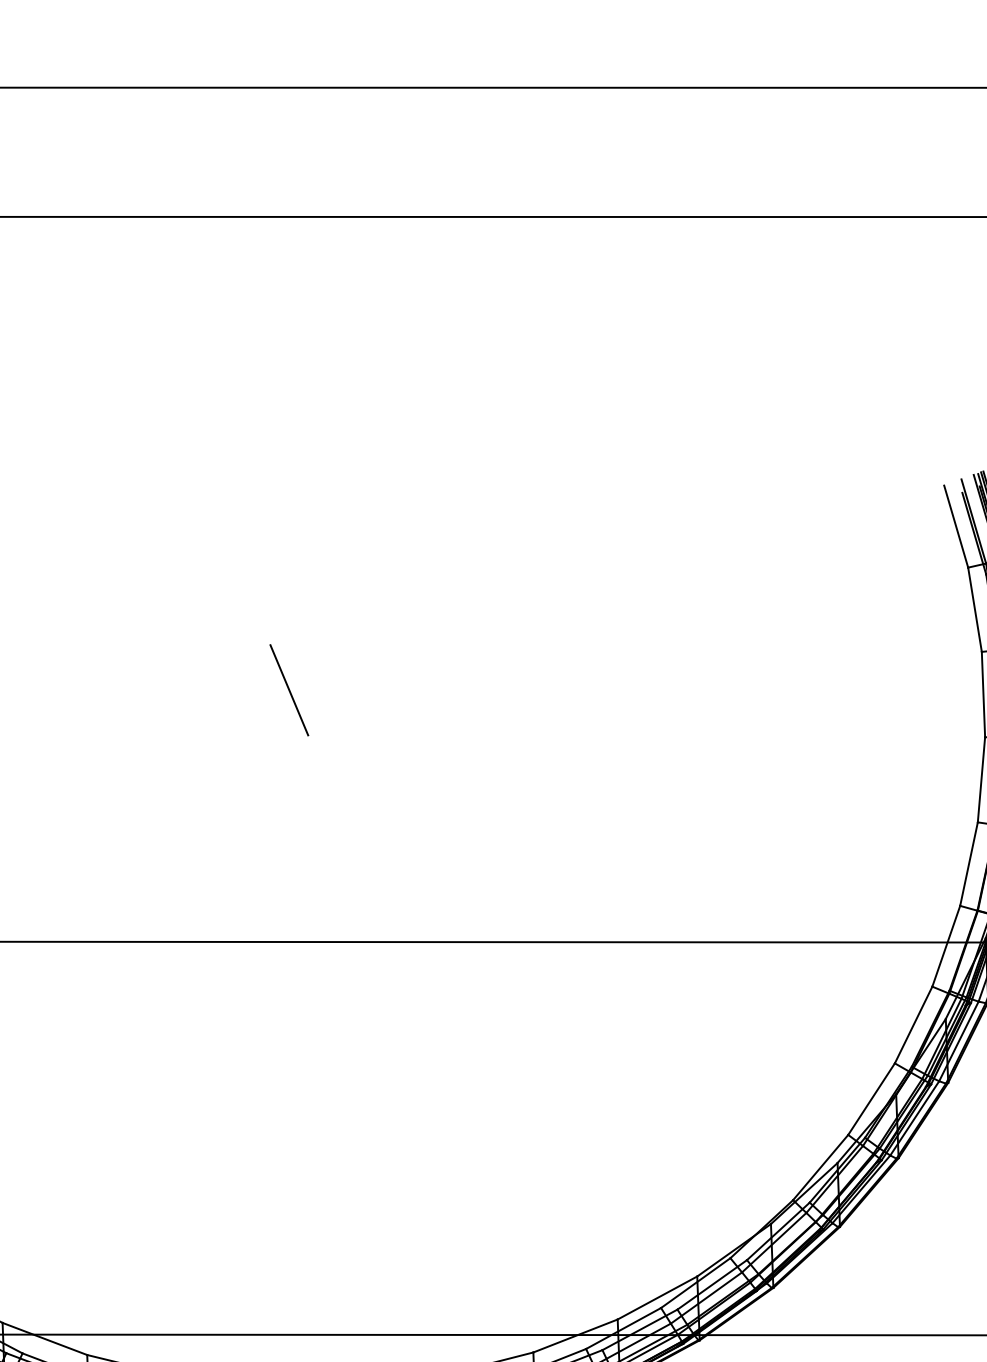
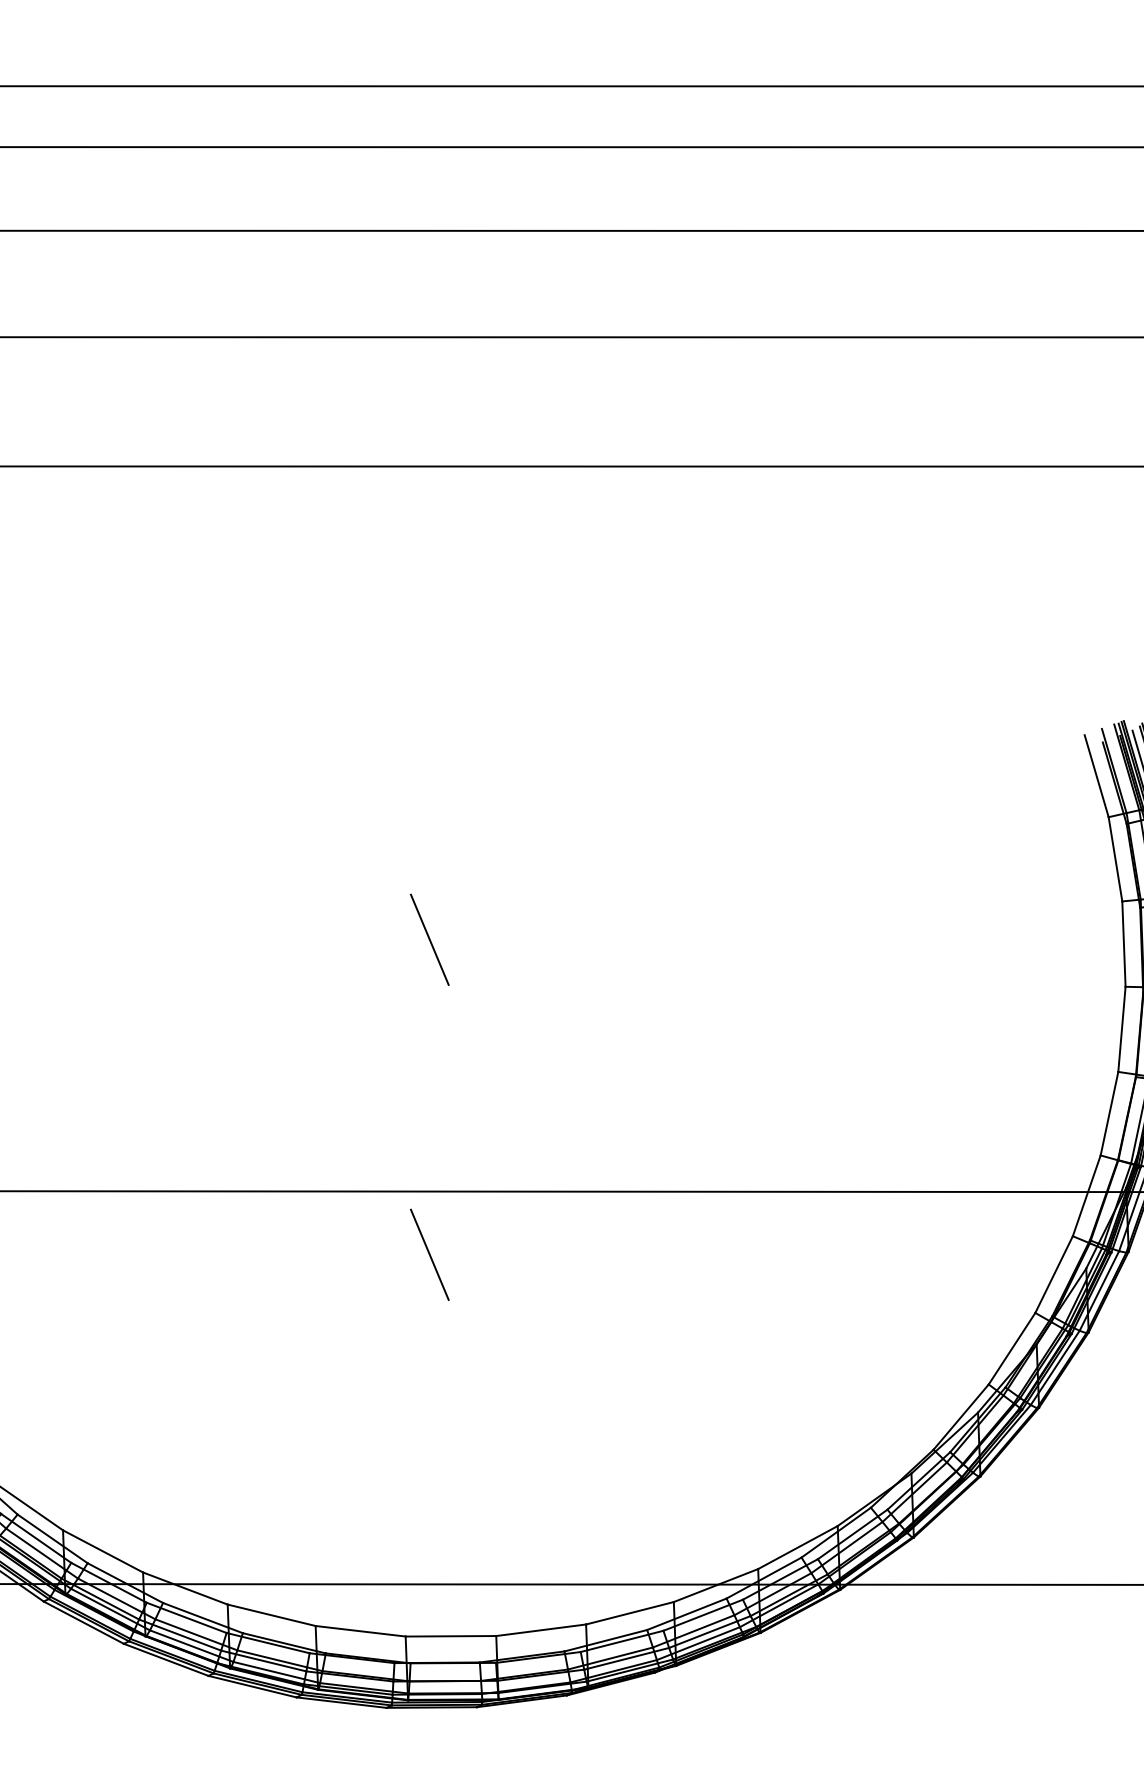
line: (289, 1004) -> (429, 1254), added

